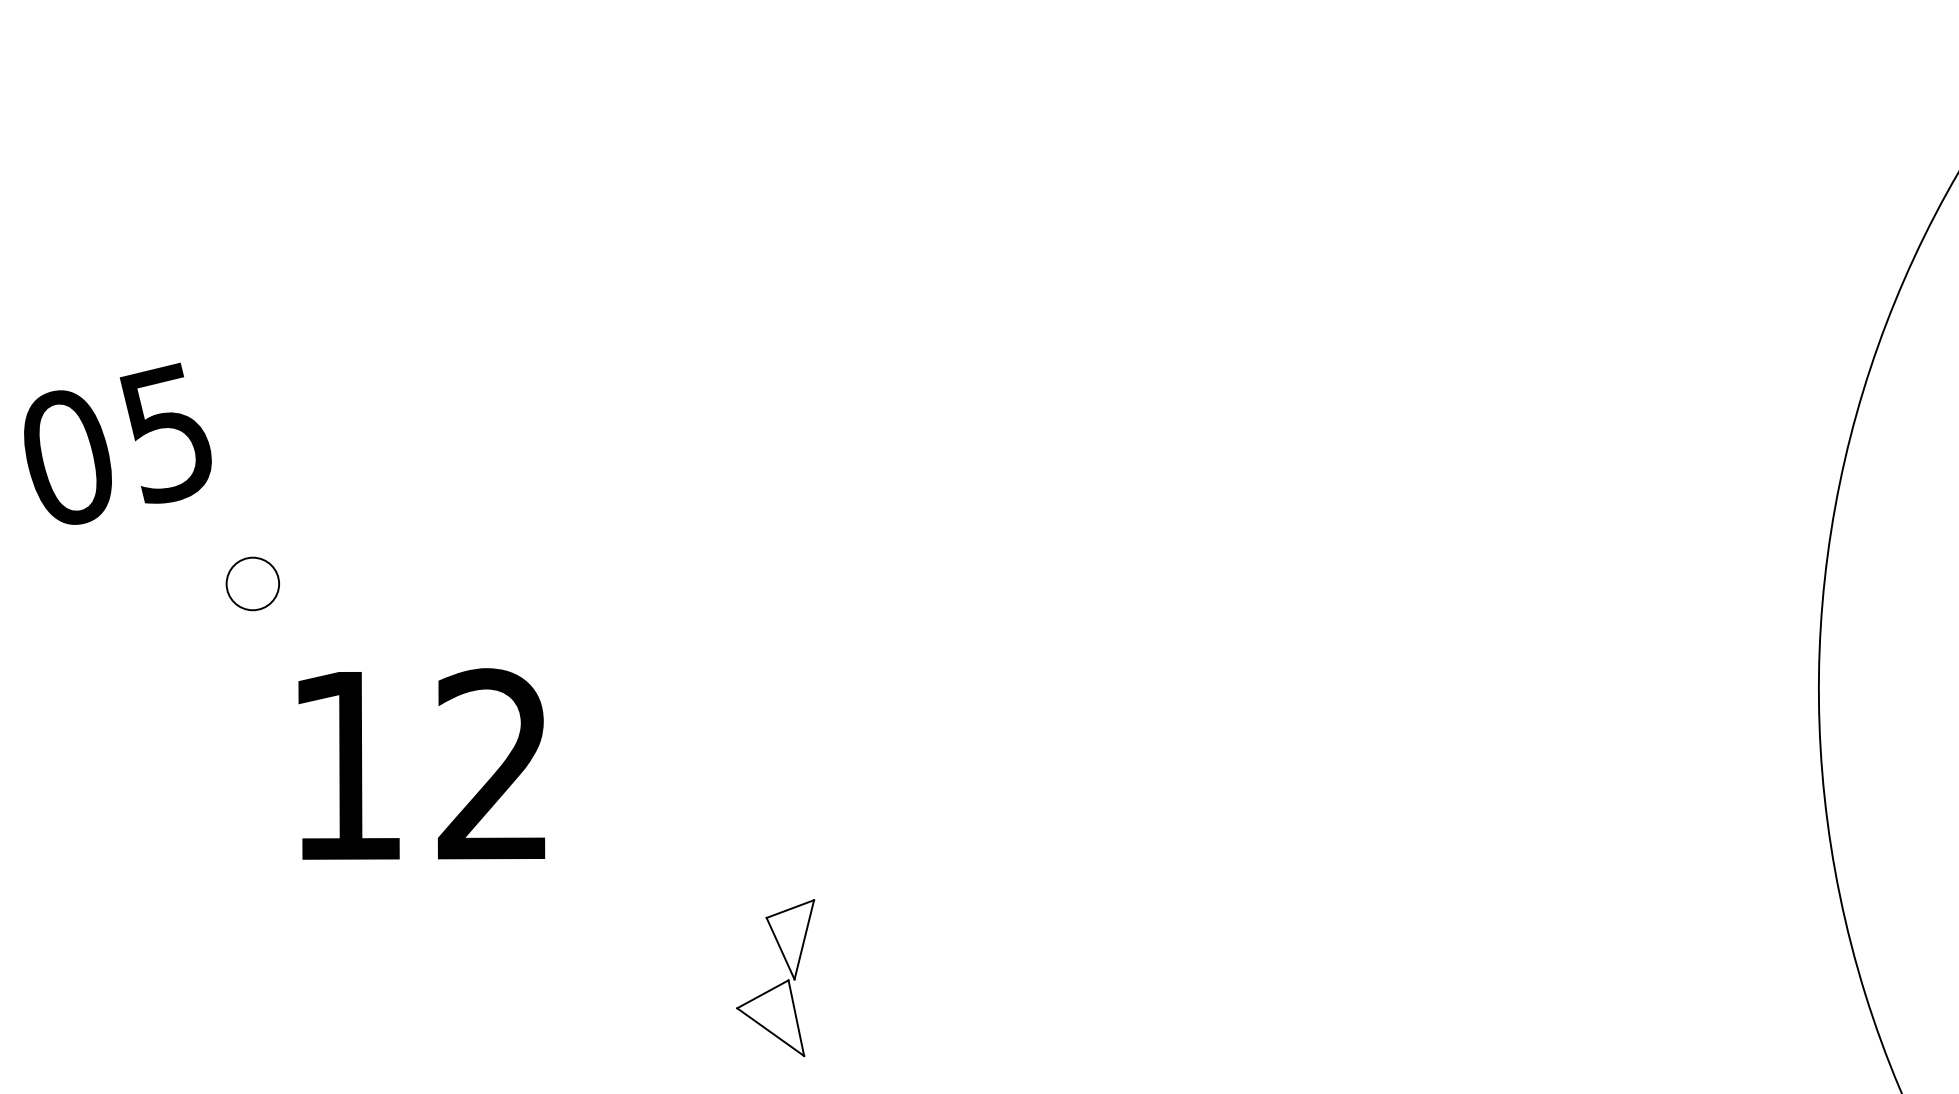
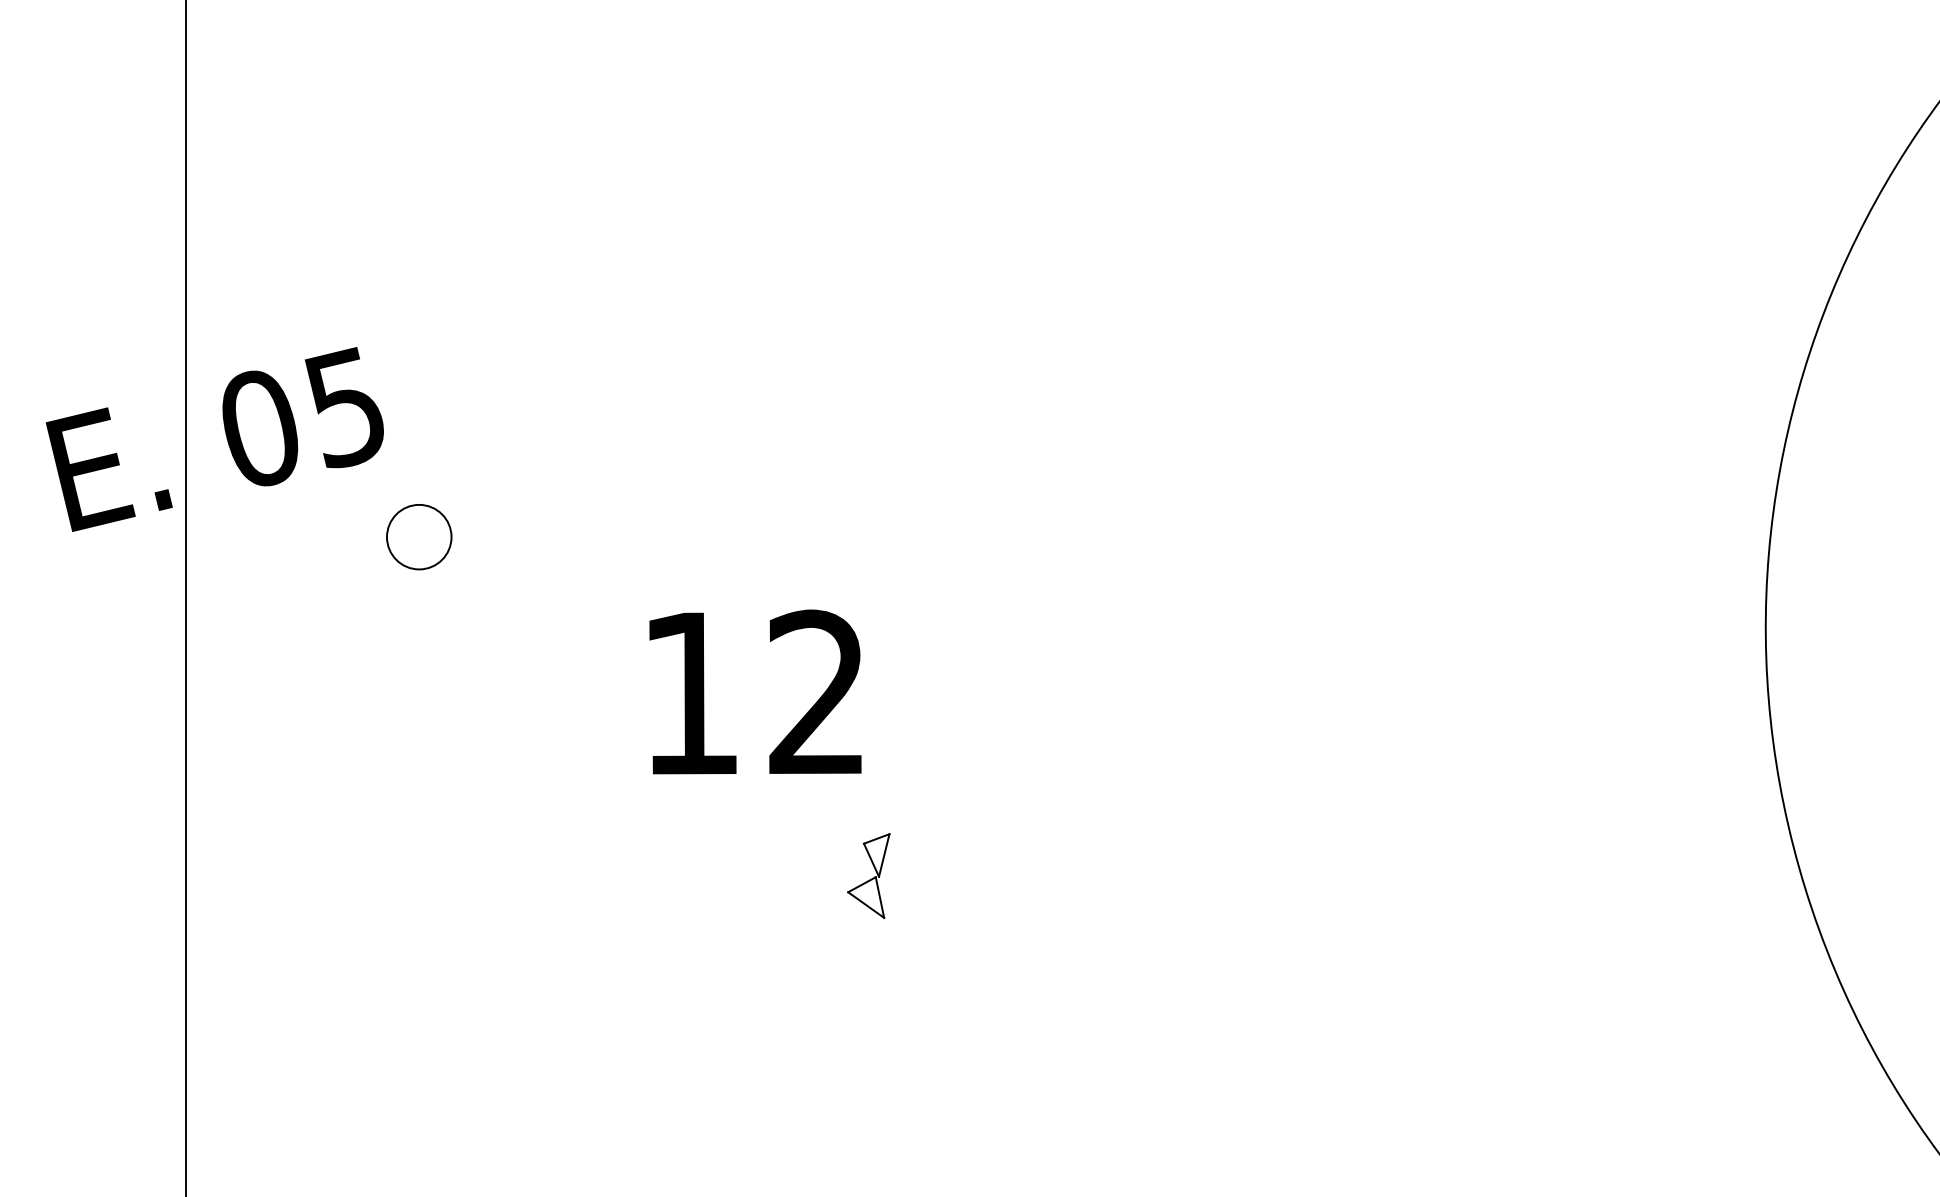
circle: (253, 583) -> (419, 536), size x1.43
text: (421, 763) -> (755, 691), moved
part: (775, 977) -> (868, 875), size x0.62

